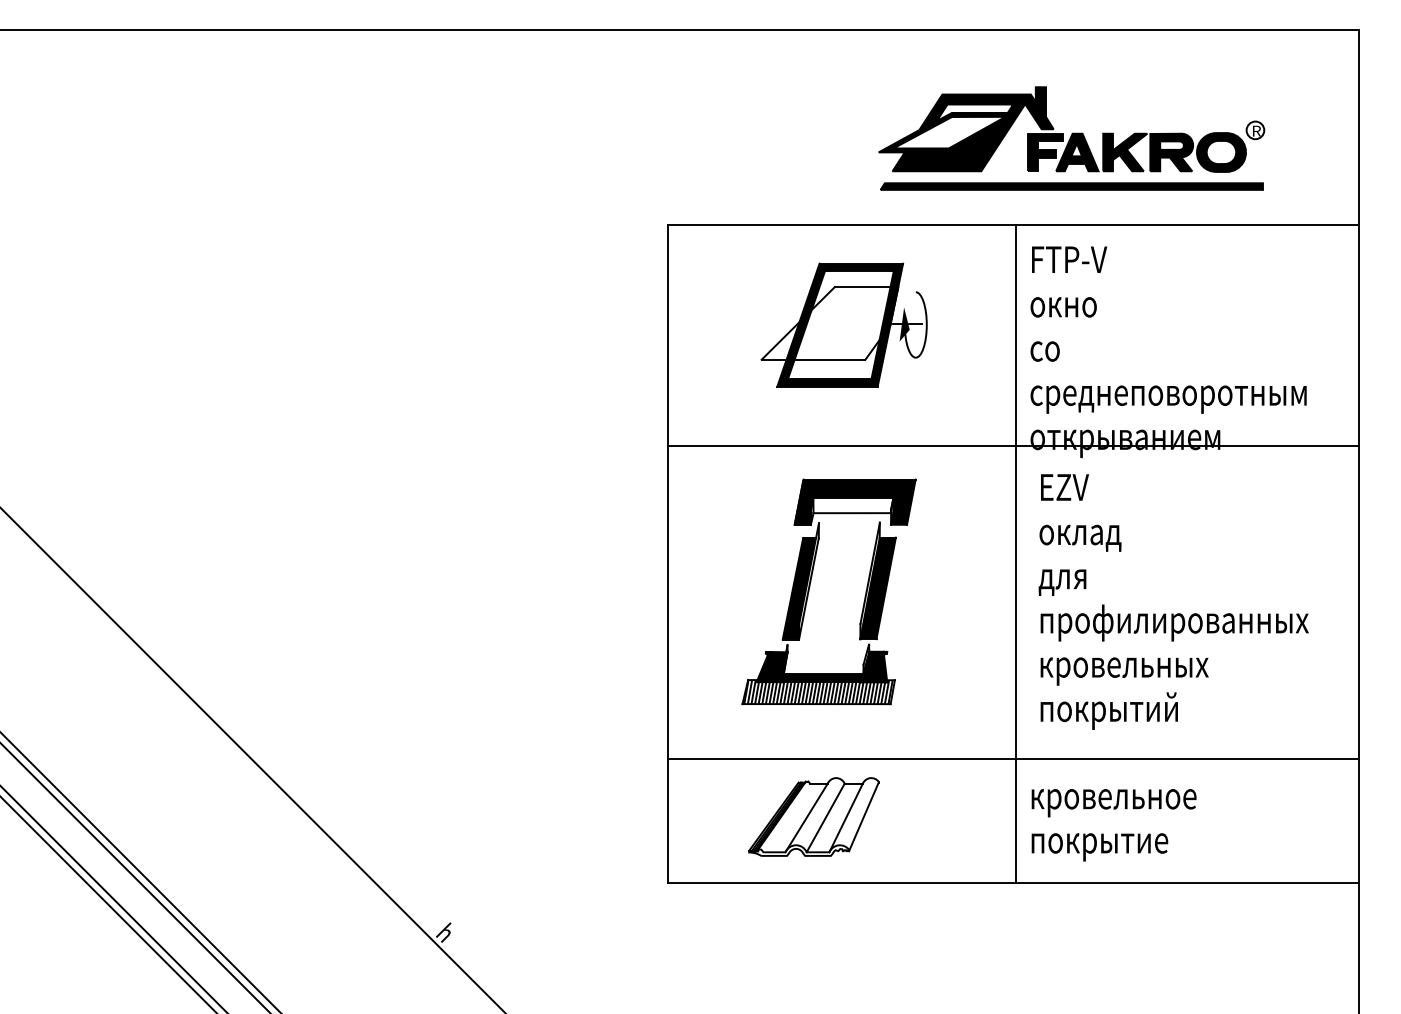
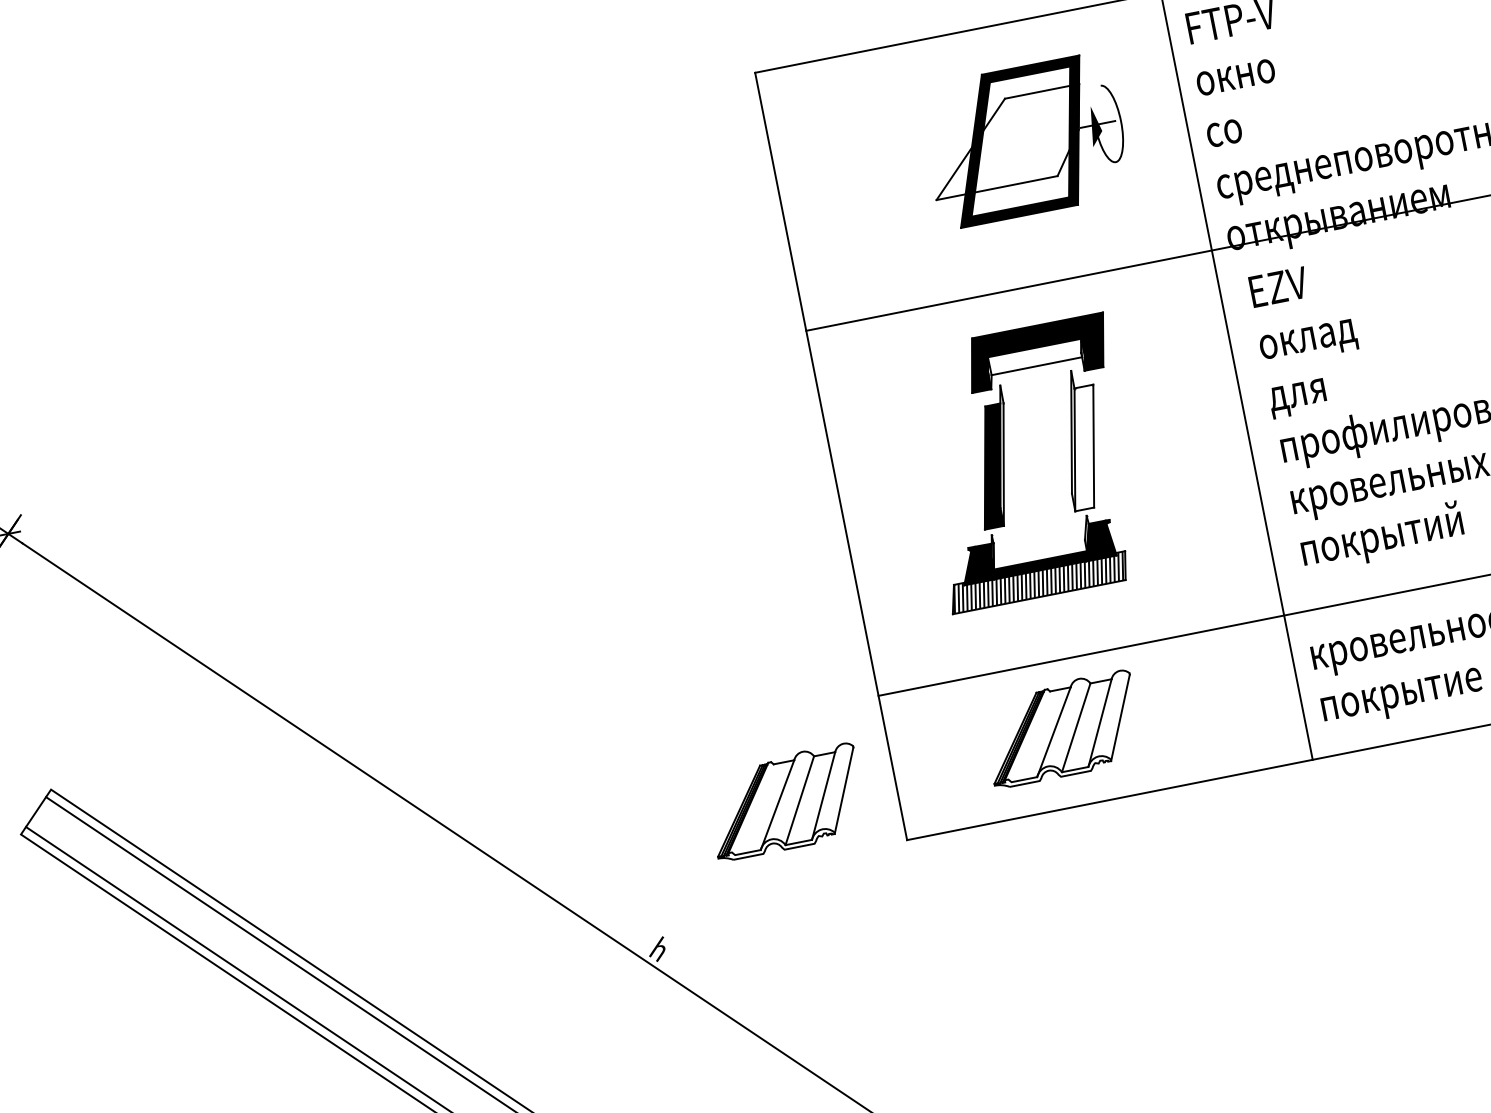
part: (843, 324) -> (1023, 140), moved
fill: (877, 588) -> (1083, 448), removed
part: (573, 831) -> (785, 801), added

